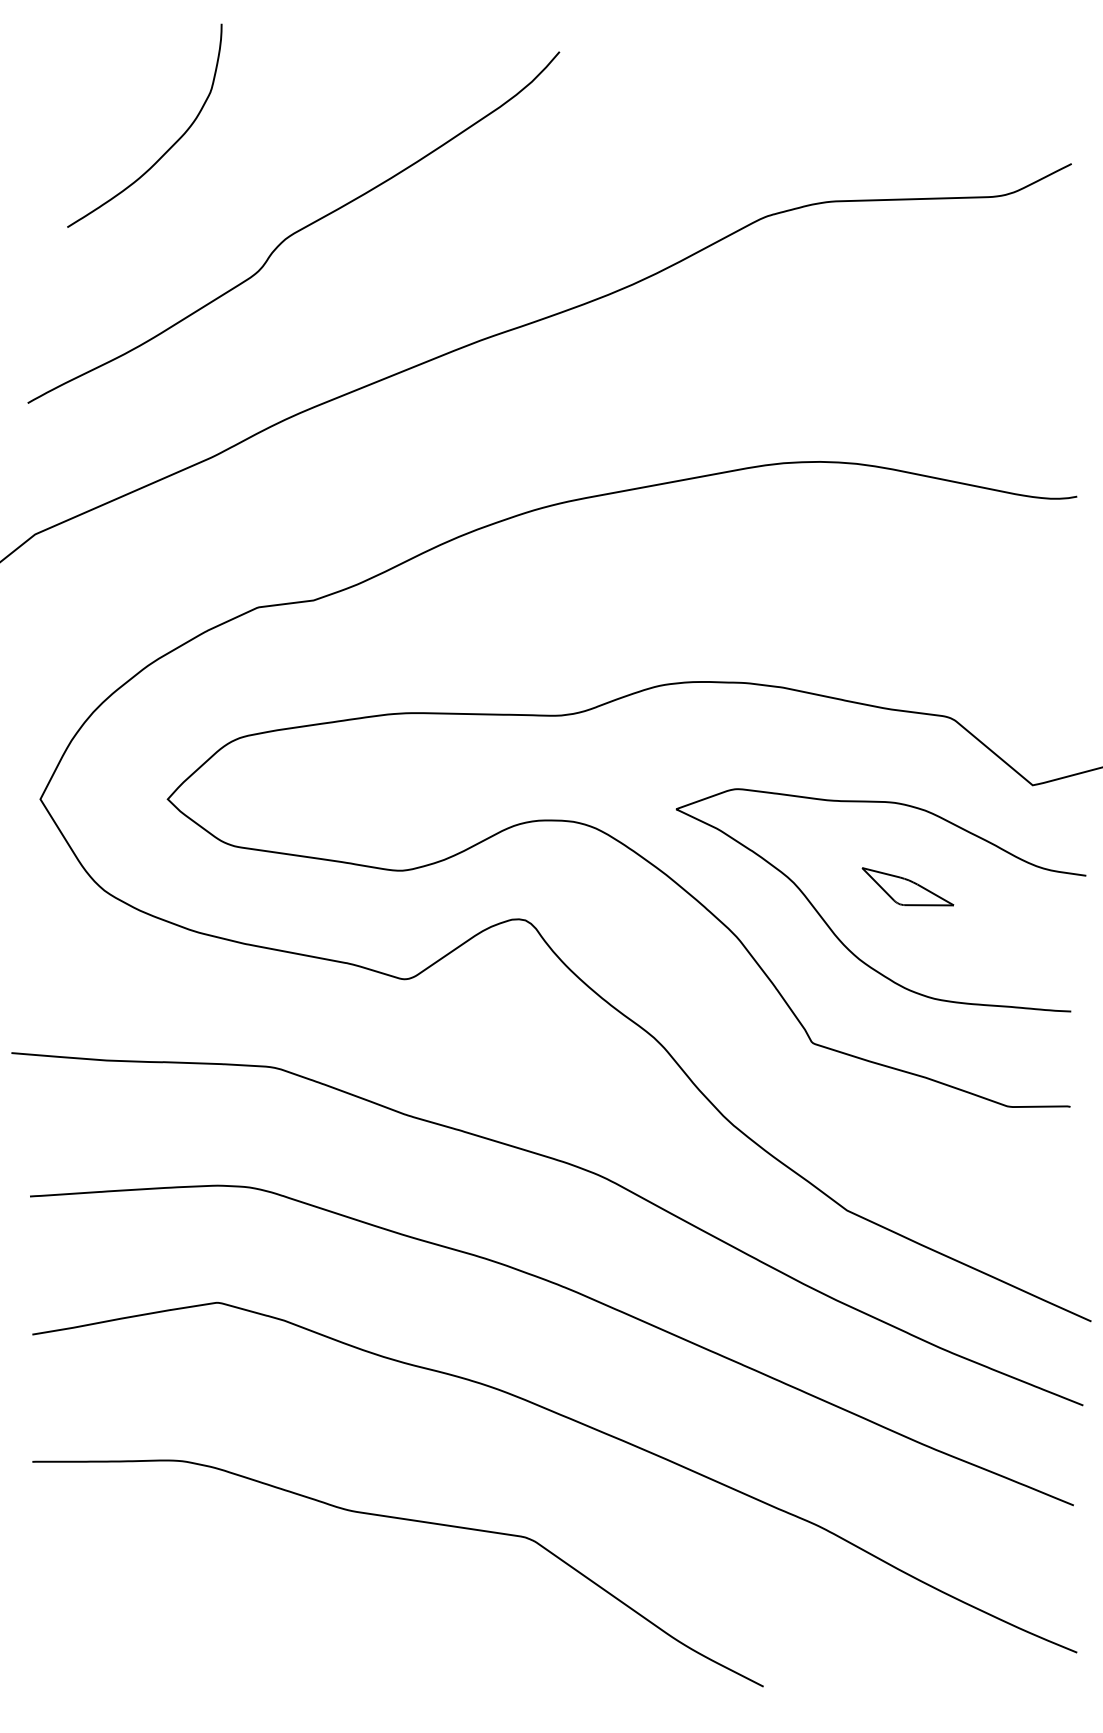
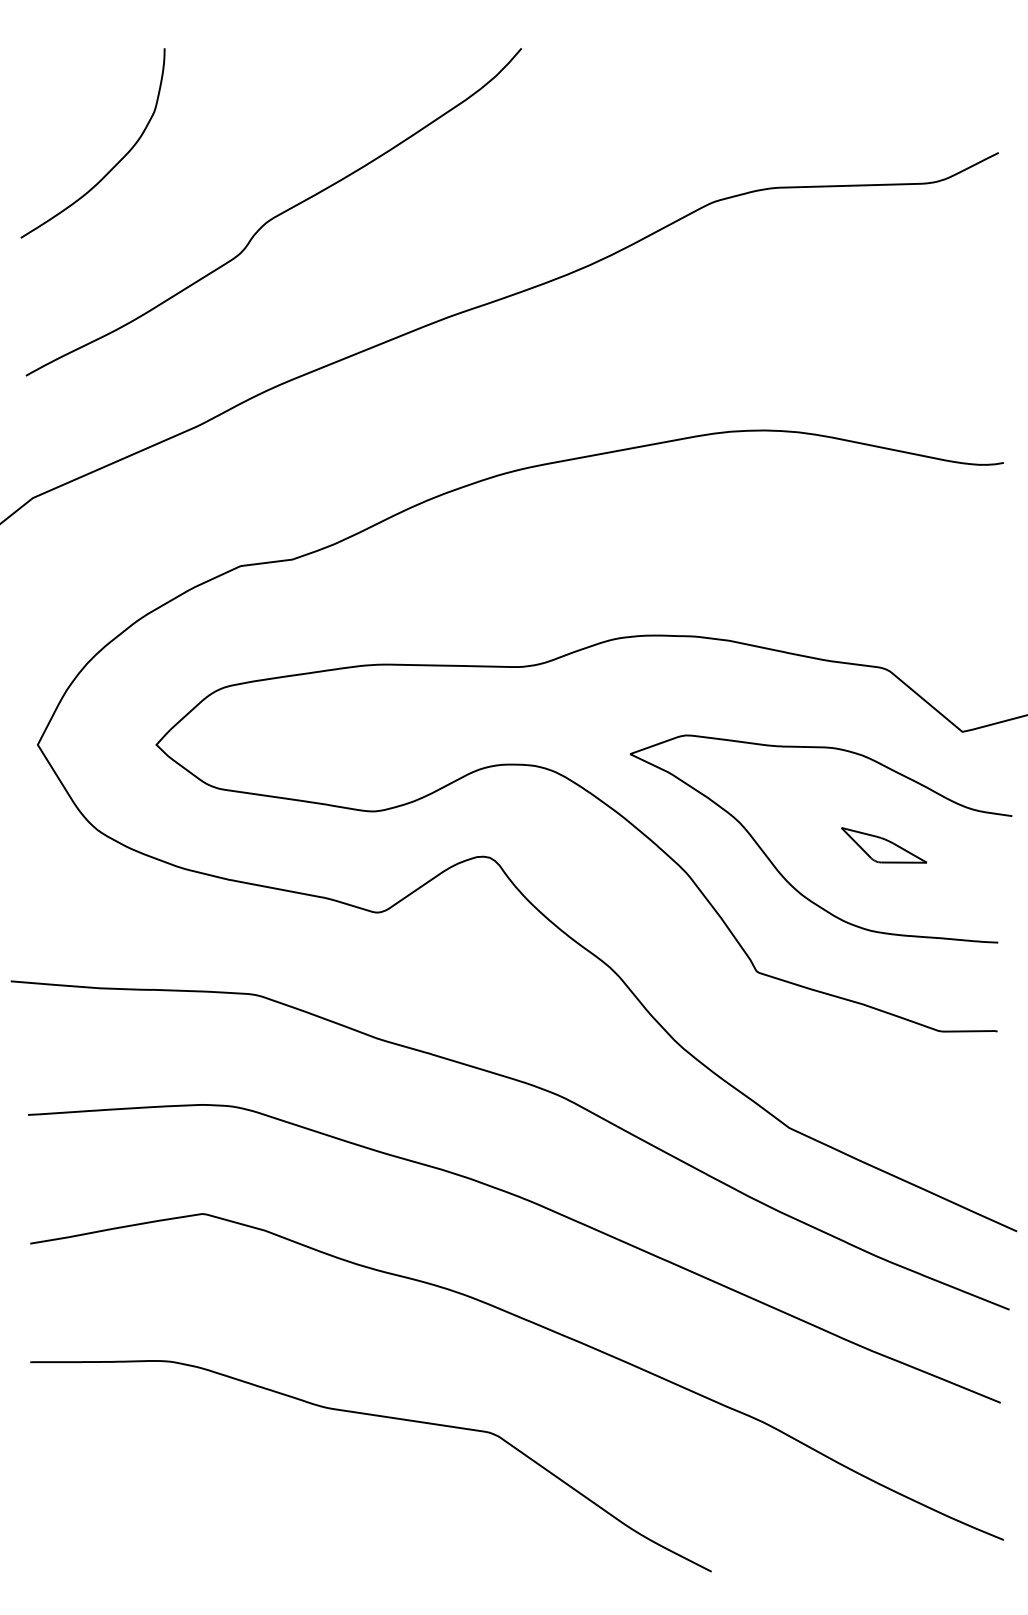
curve: (167, 149) -> (114, 165), moved
part: (908, 886) -> (884, 845), moved

